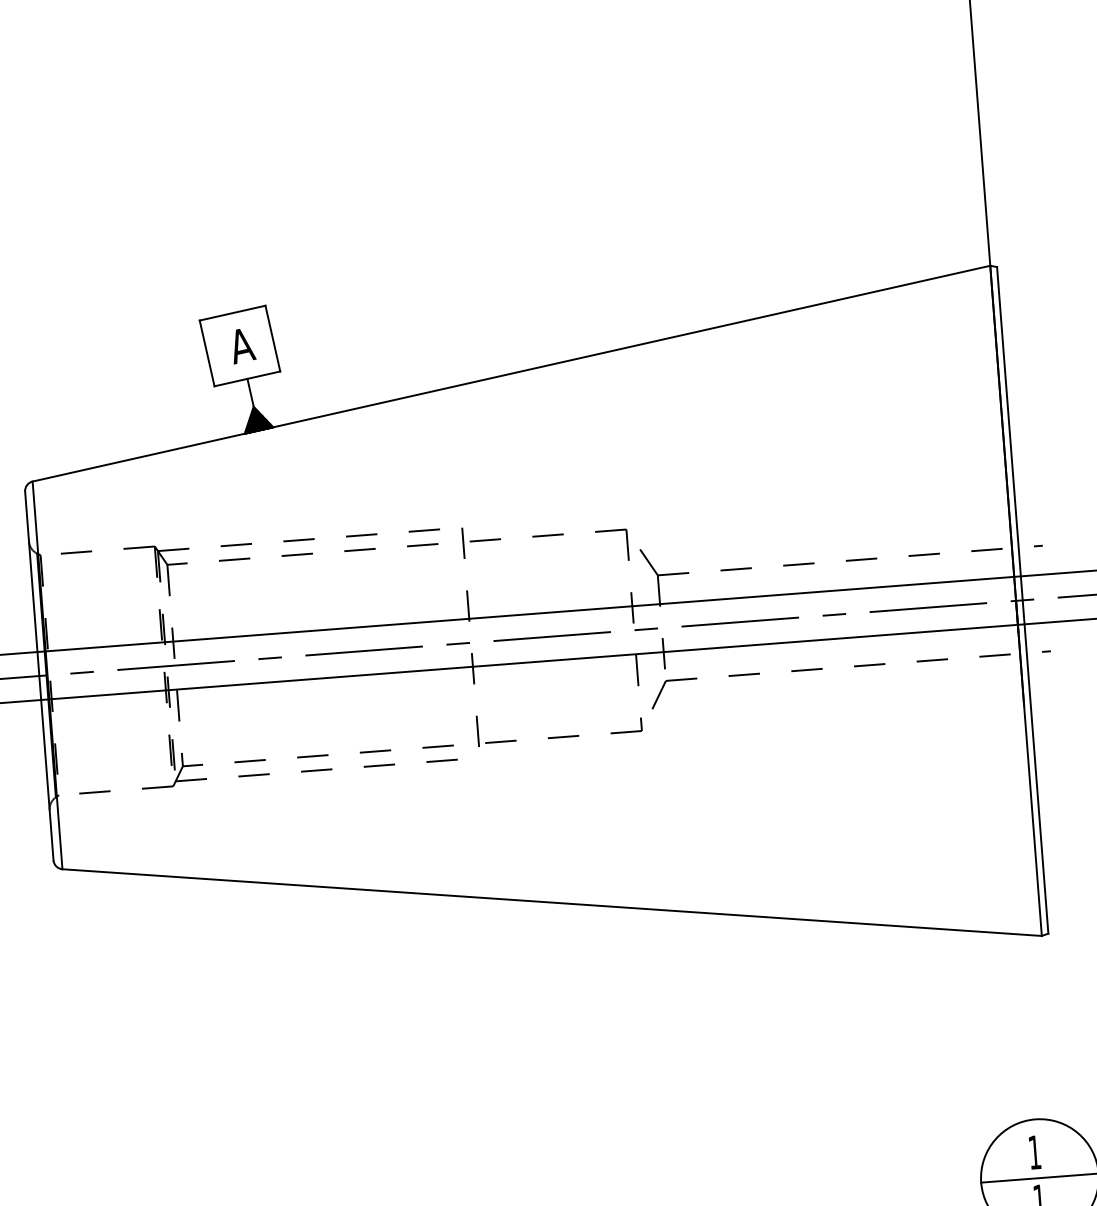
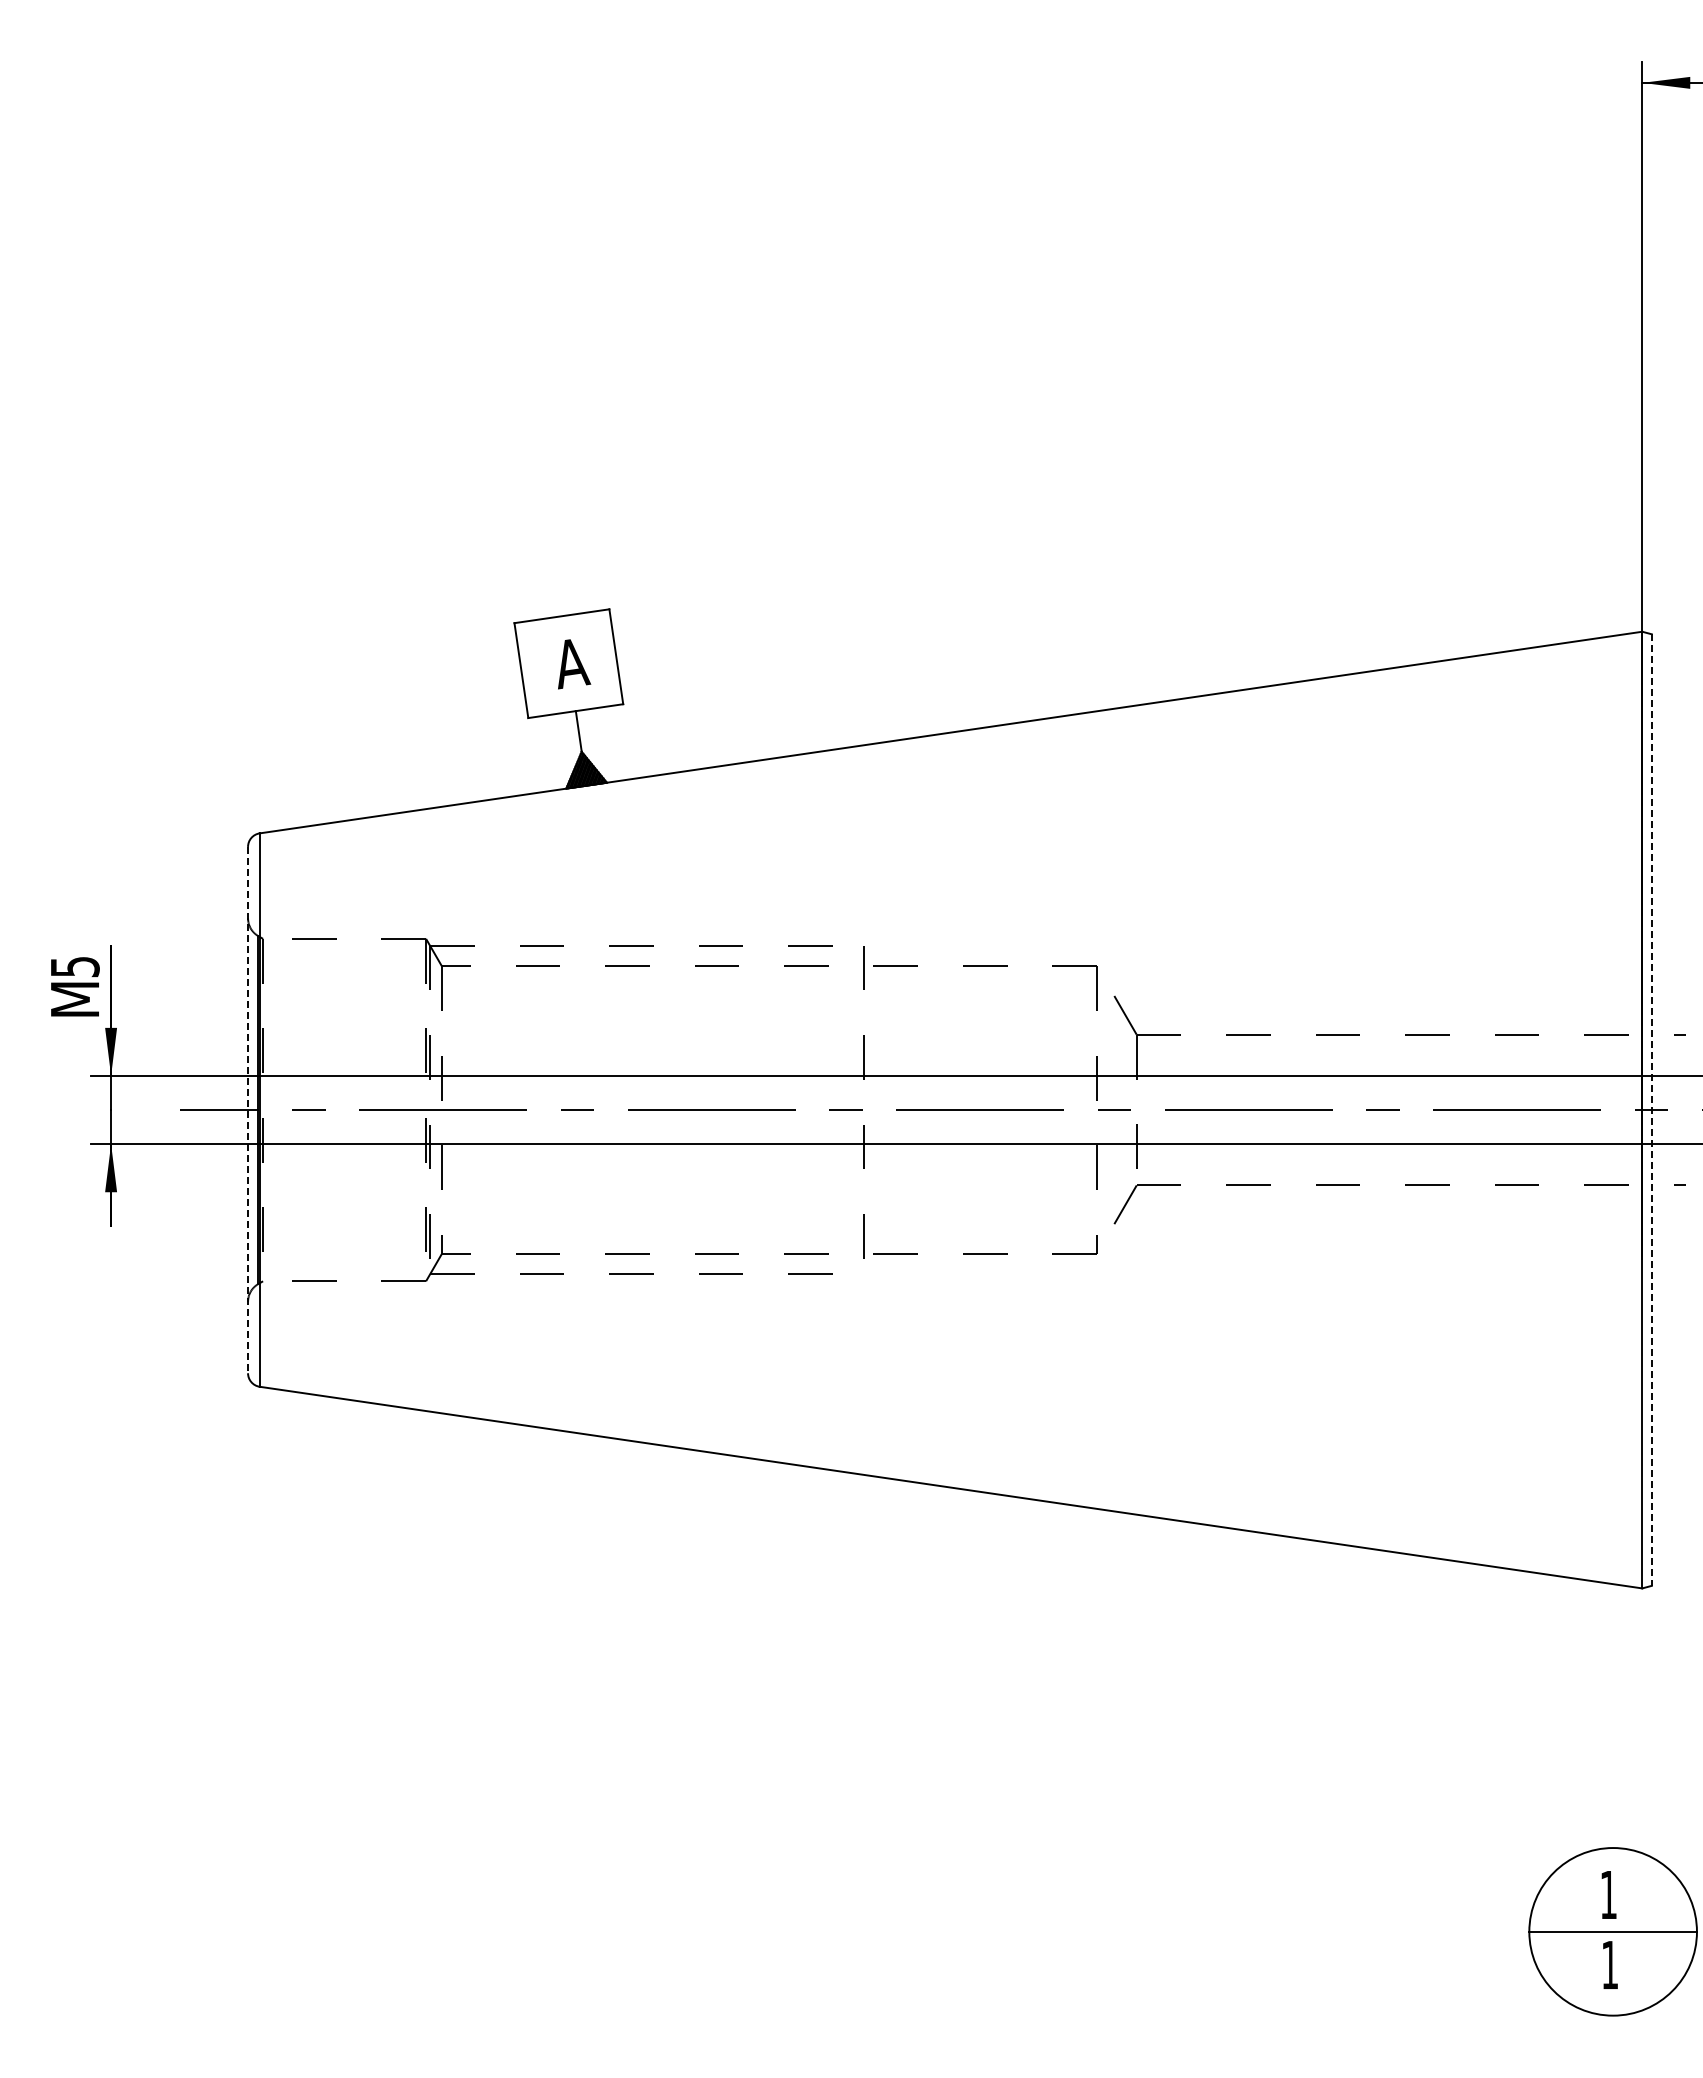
line: (1022, 600) -> (1651, 1110), solid -> dashed
line: (39, 676) -> (248, 1110), solid -> dashed

